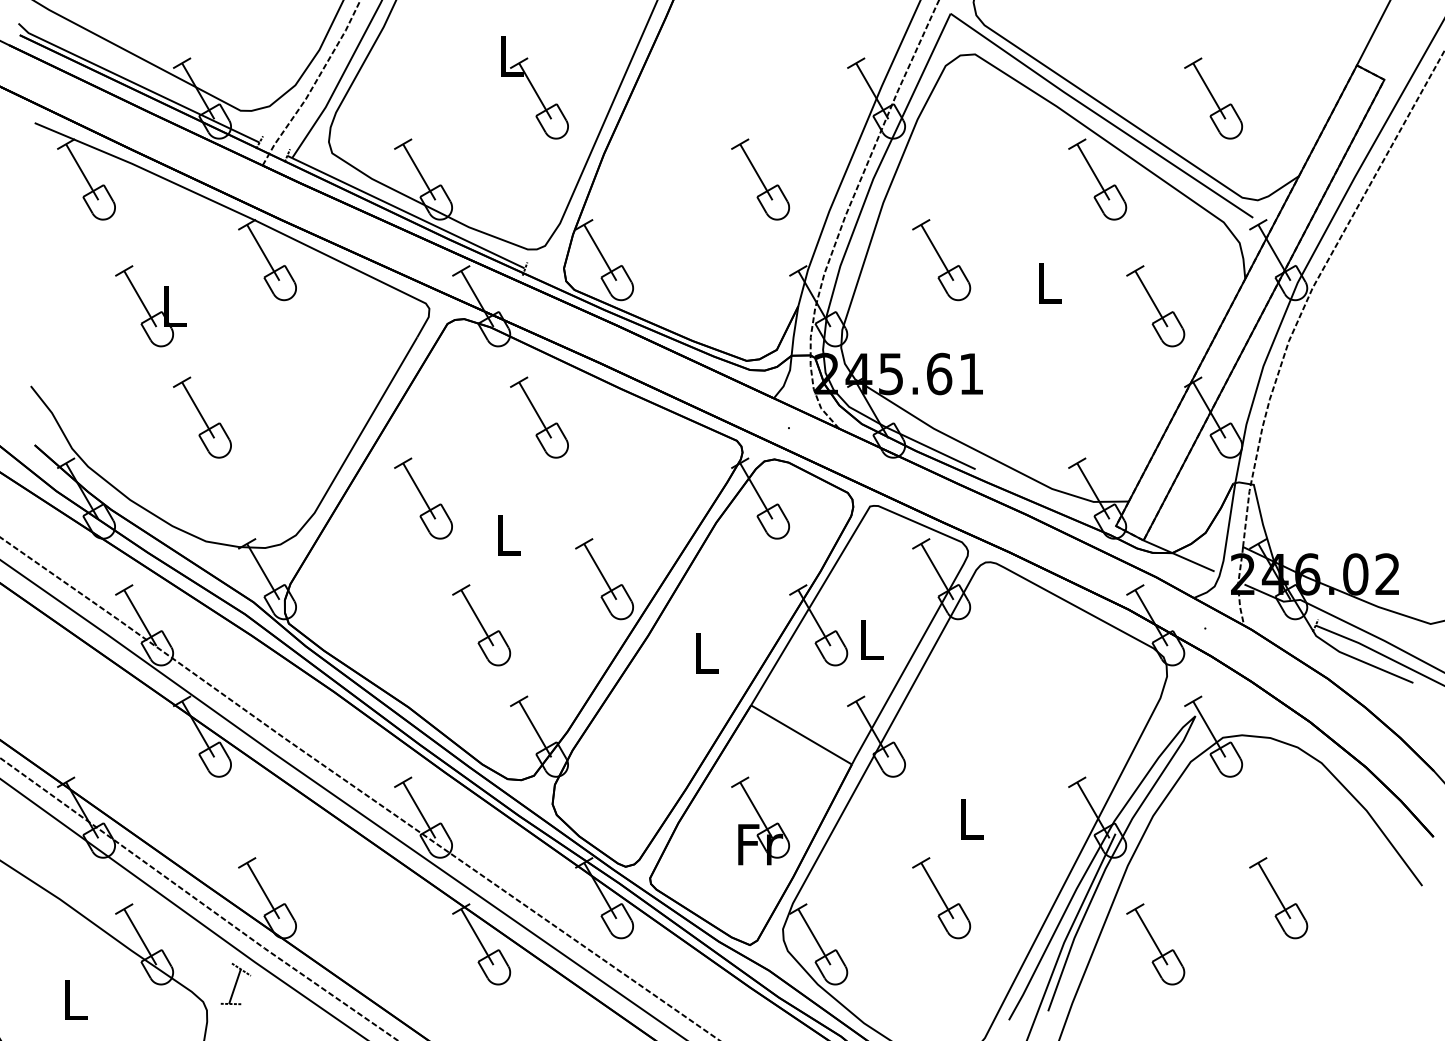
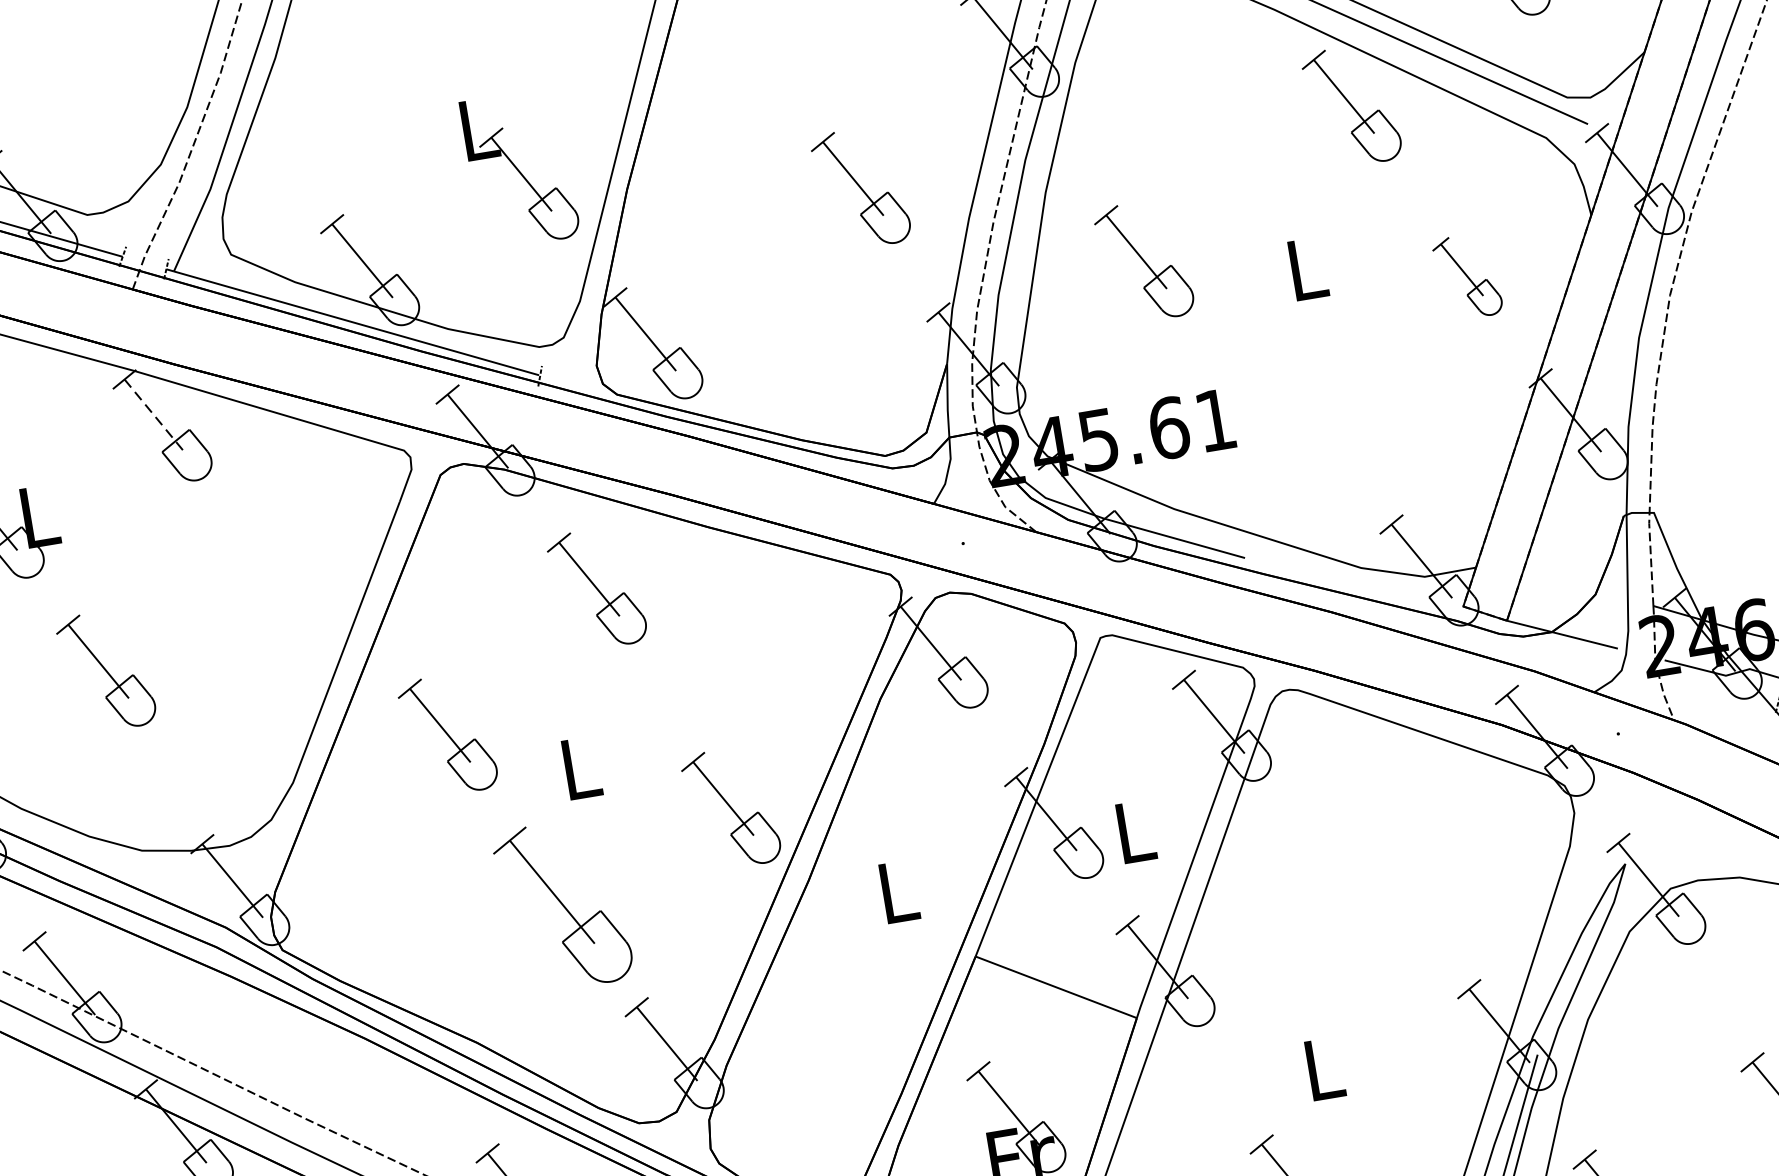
part: (534, 87) -> (519, 169), moved
line: (263, 253) -> (155, 417), solid -> dashed
part: (1155, 306) -> (1467, 277), size x0.7
part: (481, 625) -> (563, 905), size x1.4

